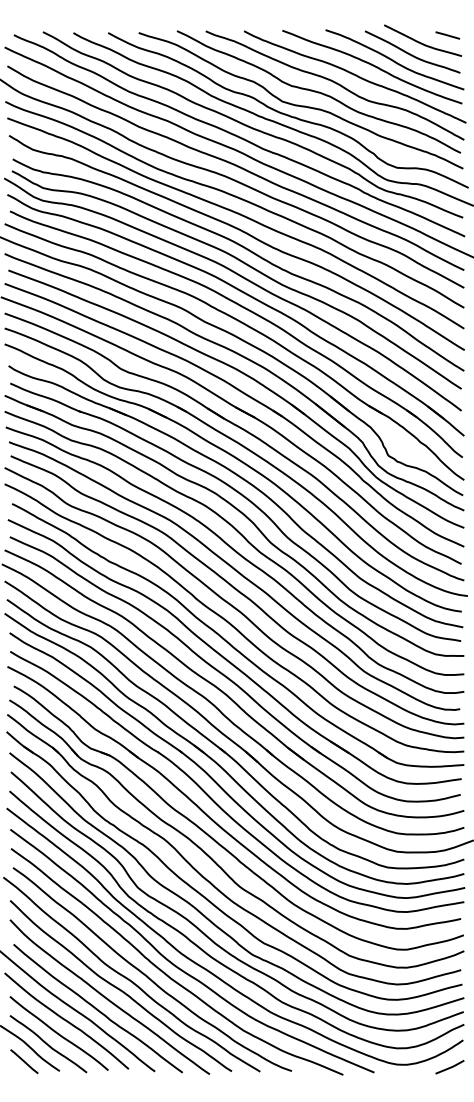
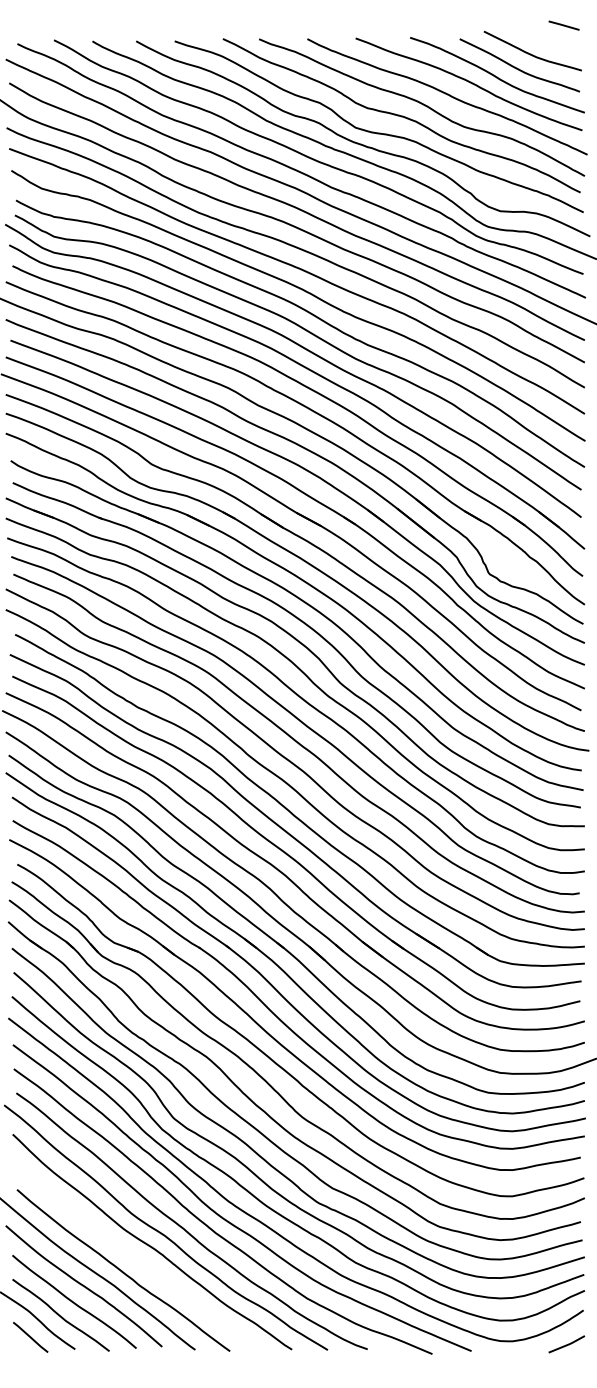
line: (447, 35) -> (563, 25), moved
curve: (108, 998) -> (136, 1257), removed

